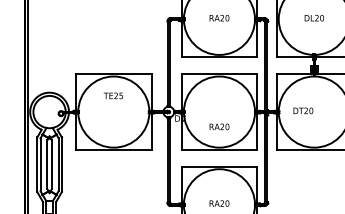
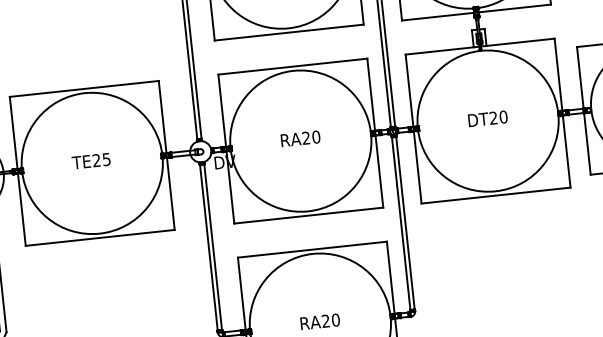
text: (113, 95) -> (91, 160), moved
text: (303, 110) -> (488, 117), moved
text: (219, 126) -> (300, 137), moved

